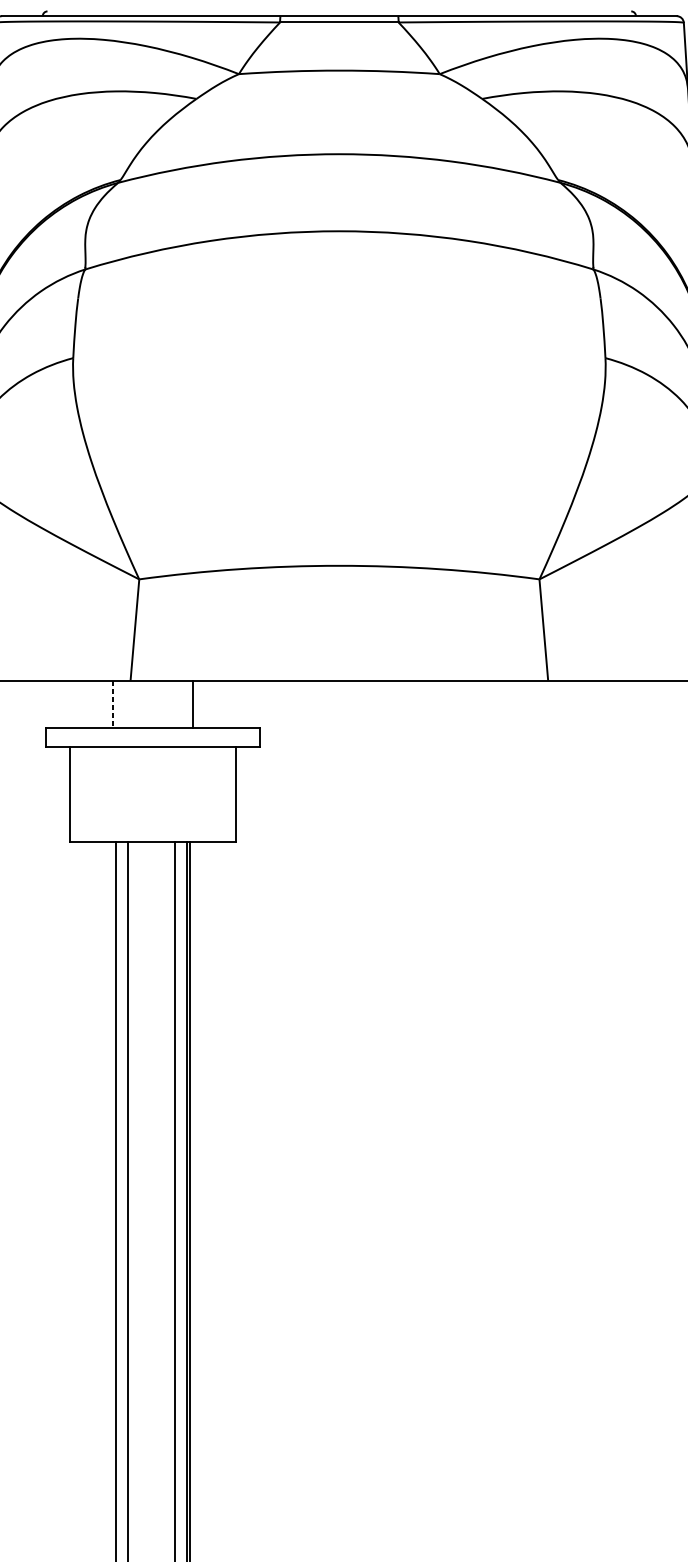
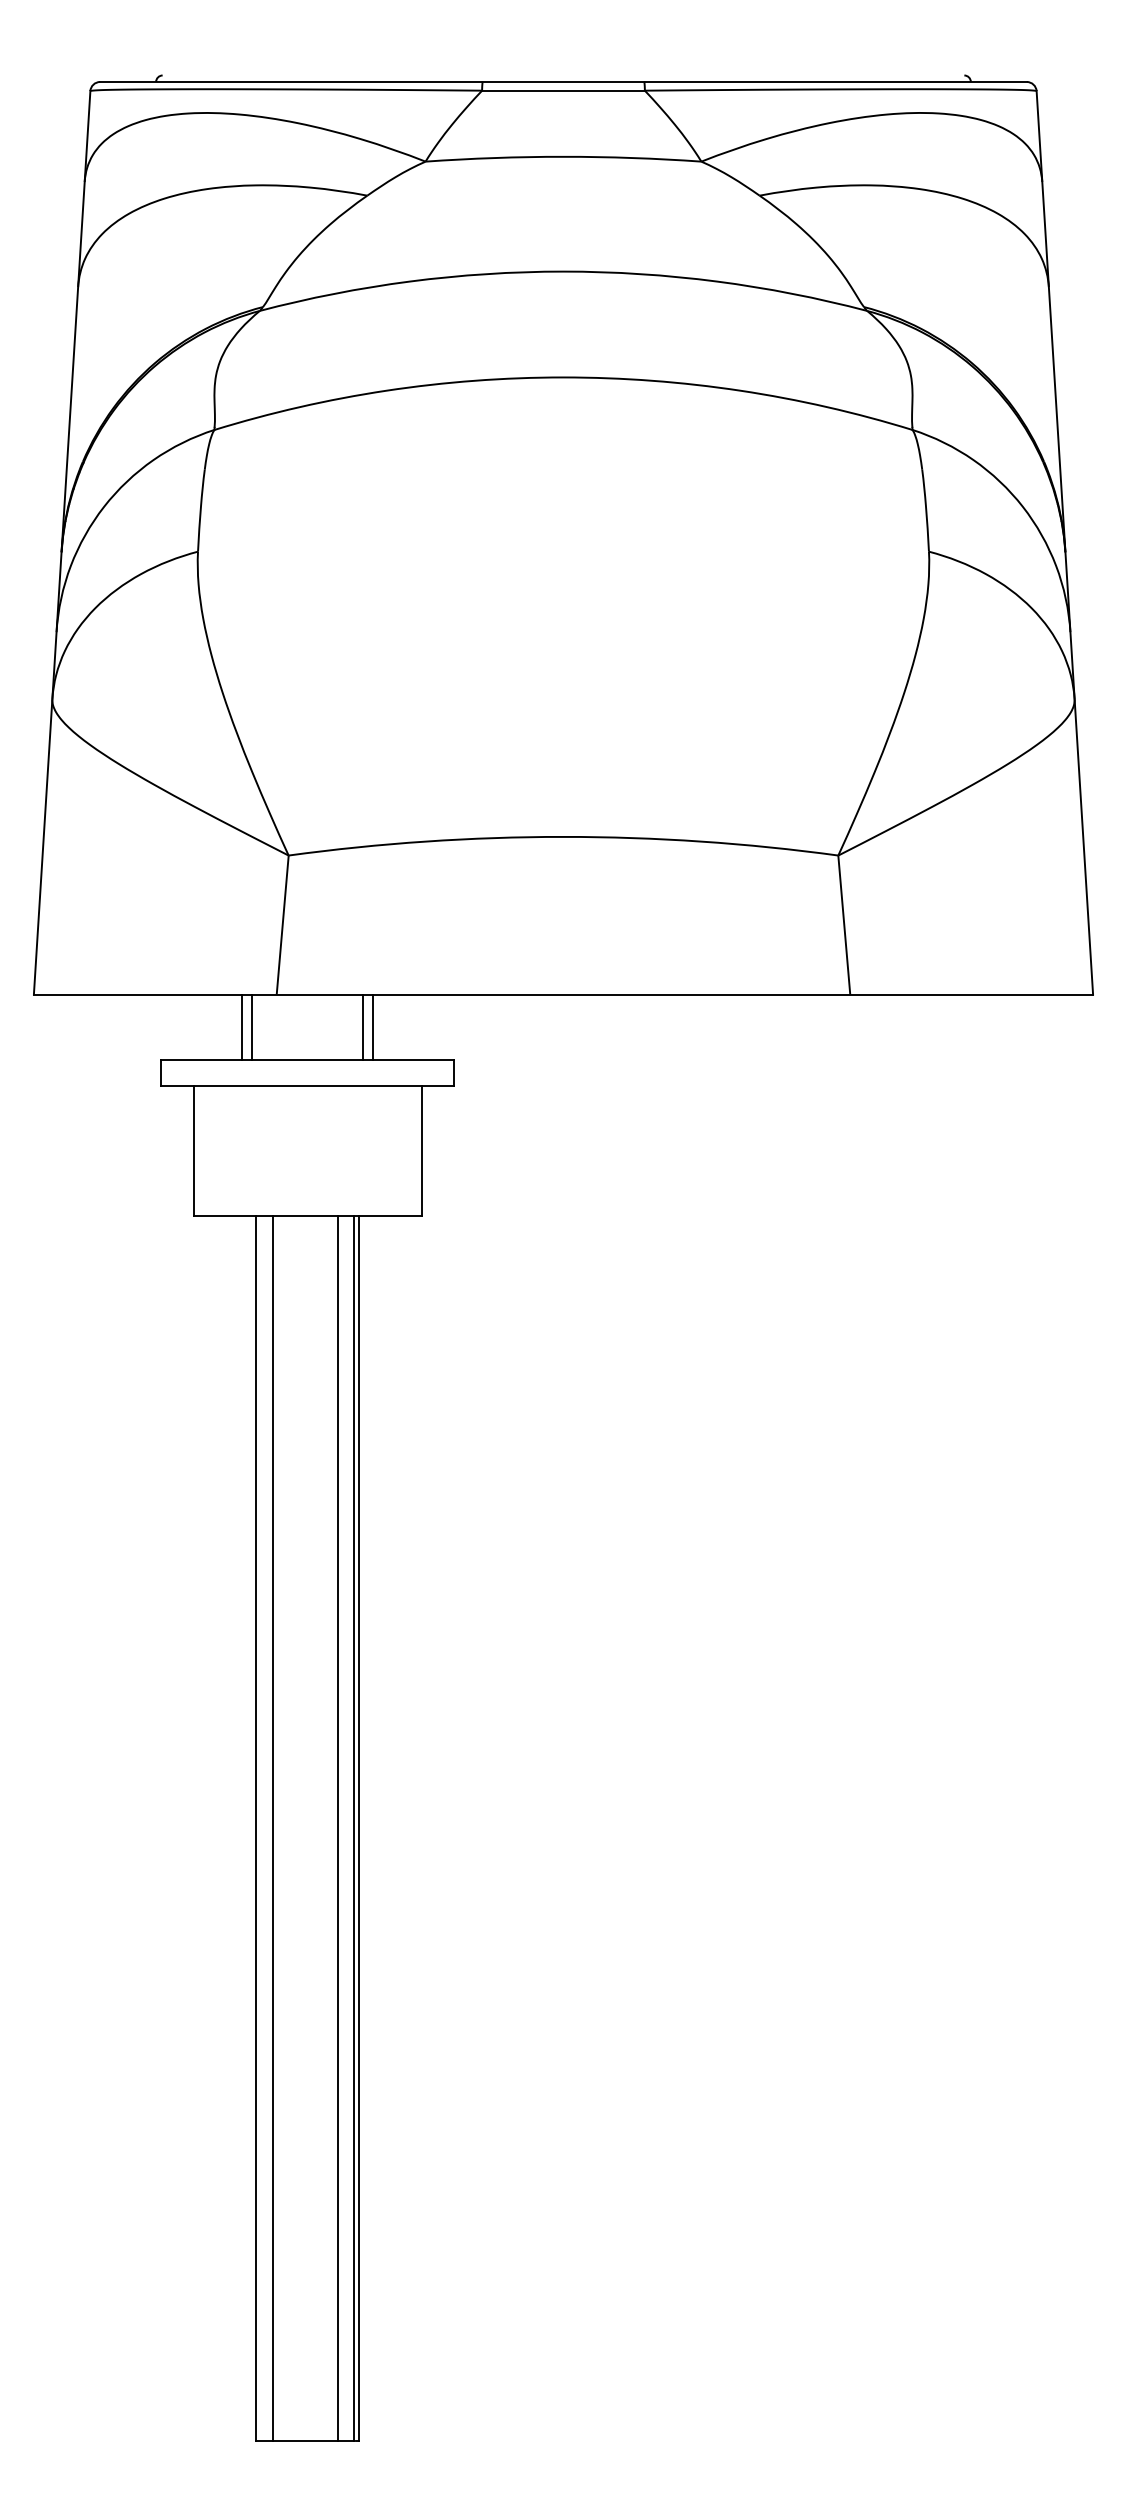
line: (105, 703) -> (242, 1026), added
line: (200, 703) -> (372, 1026), added
line: (112, 704) -> (252, 1027), dashed -> solid

